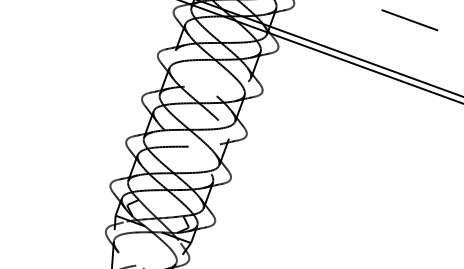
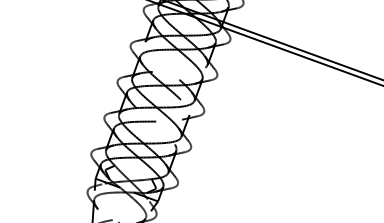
hatch: (408, 19) -> (338, 16), removed

